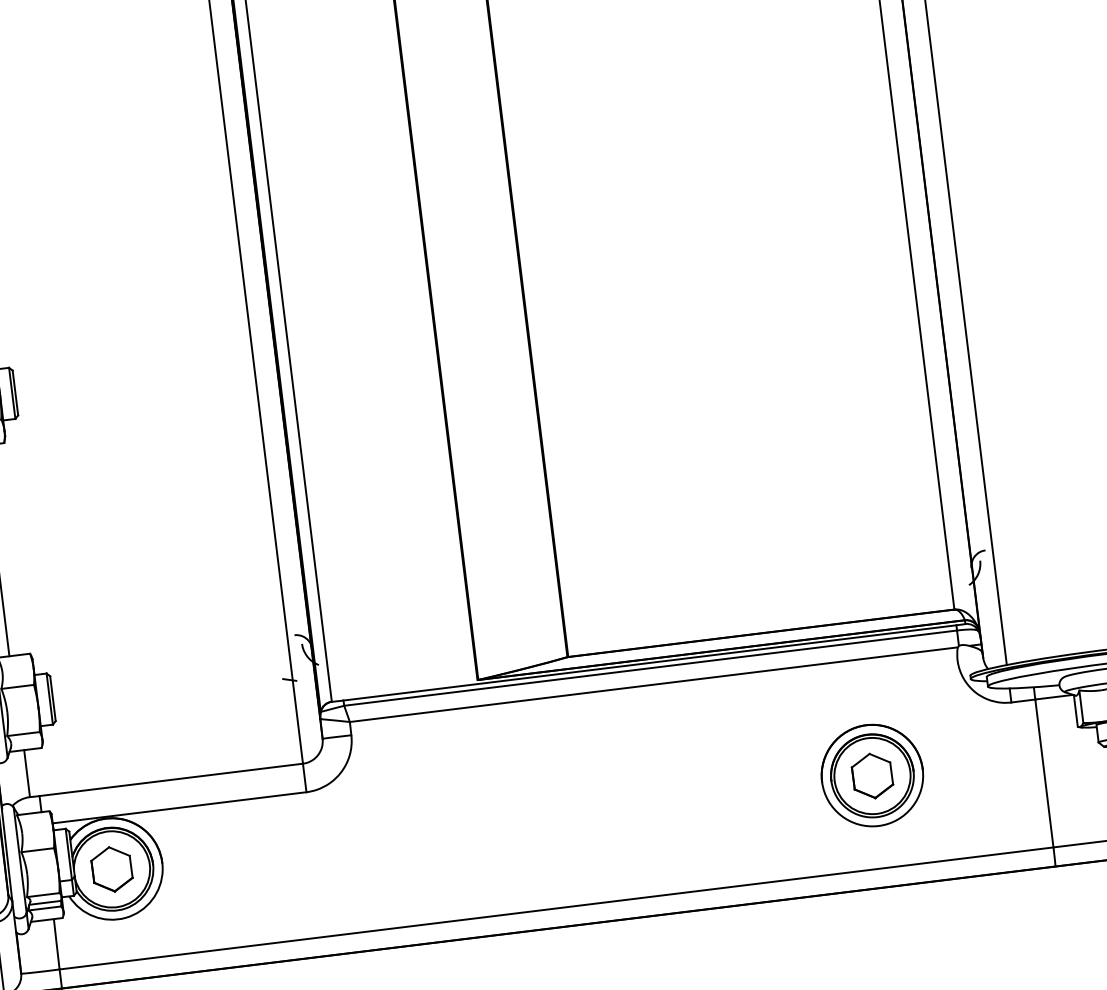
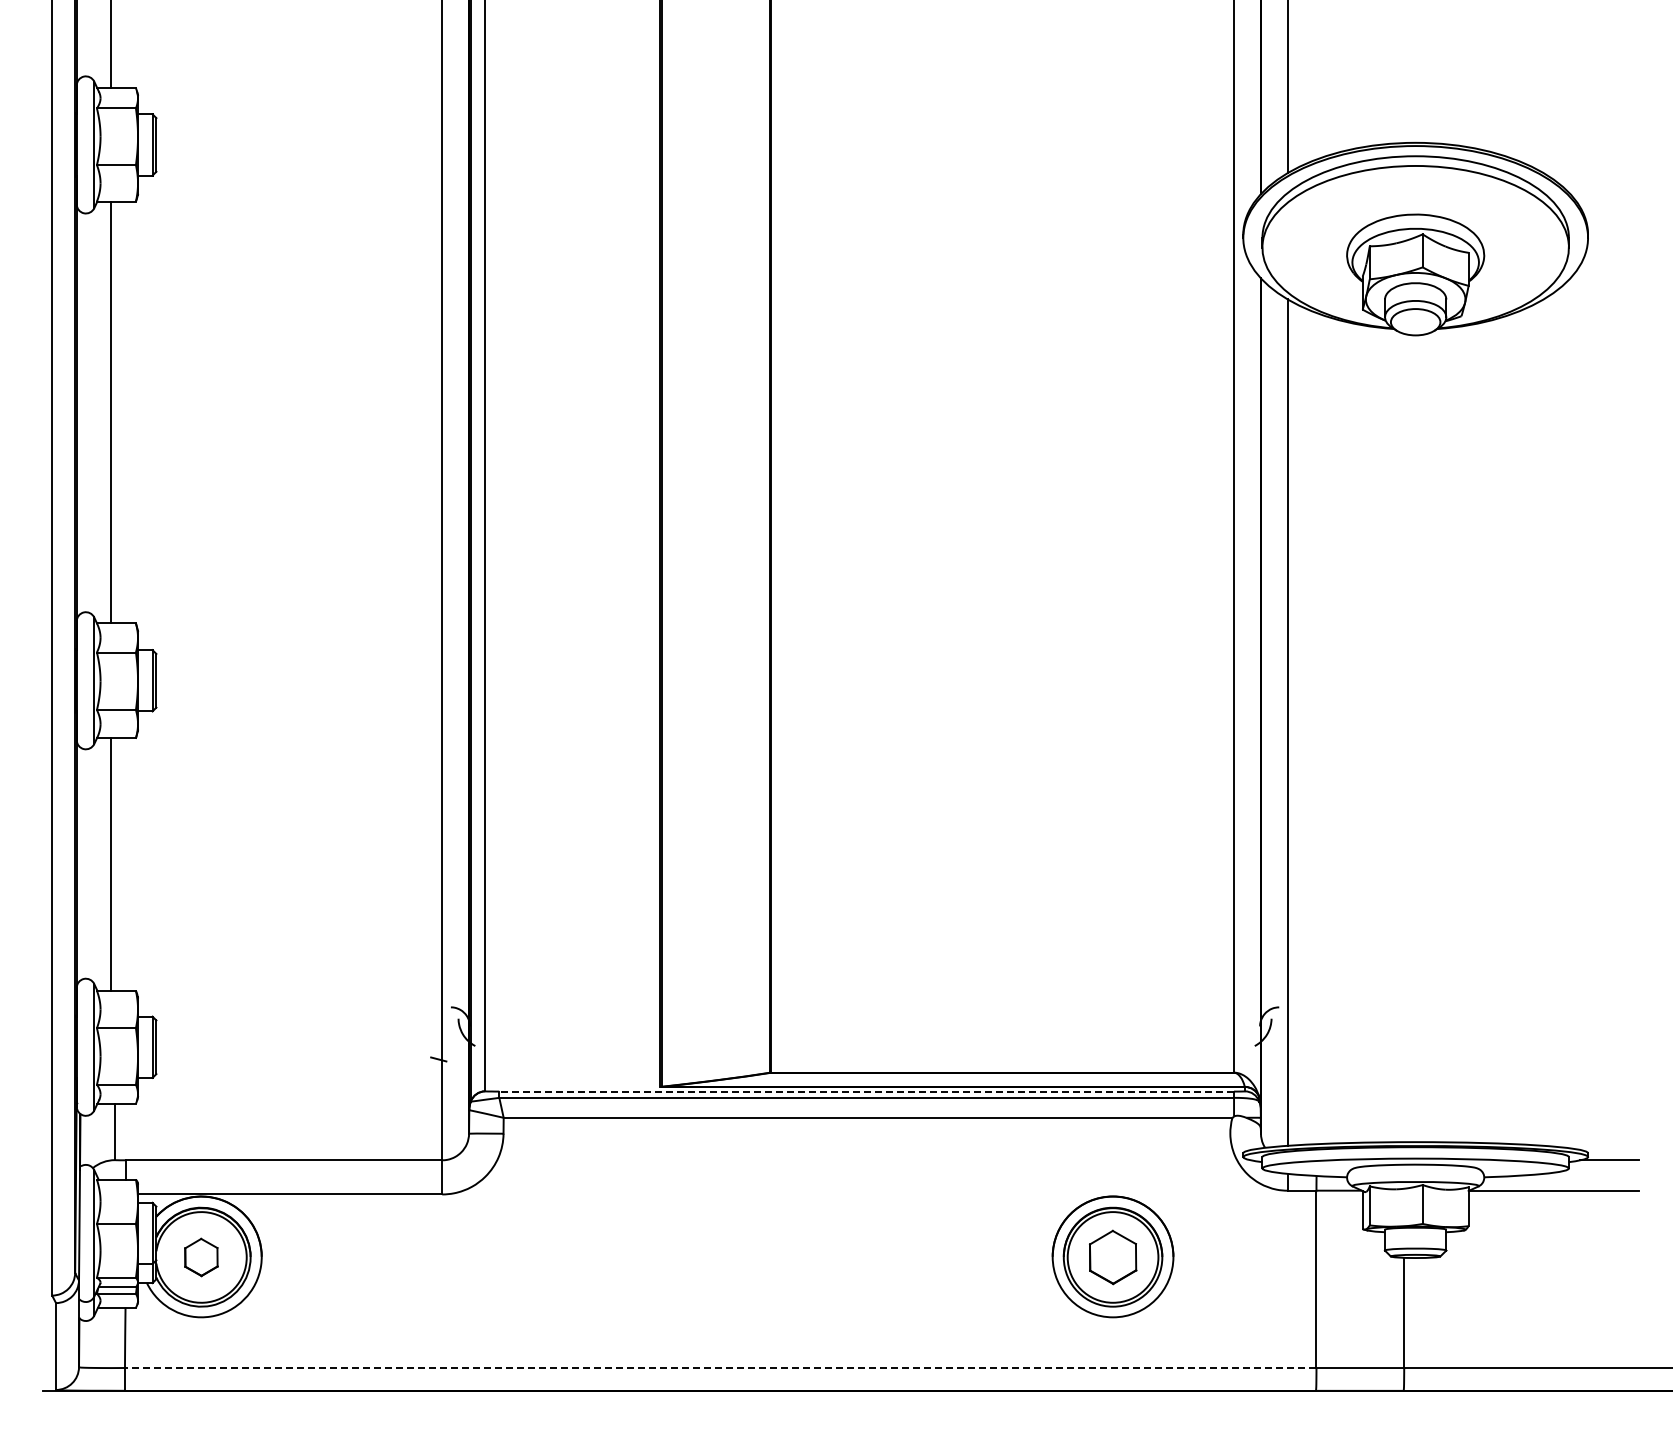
line: (649, 662) -> (866, 1091), solid -> dashed
part: (112, 869) -> (201, 1257), size x0.7
line: (556, 908) -> (720, 1367), solid -> dashed

